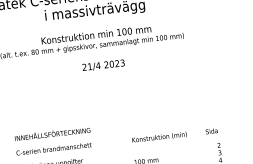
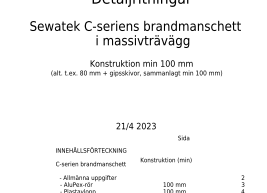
text: (102, 64) -> (135, 125), moved
text: (211, 130) -> (183, 137), moved
text: (158, 136) -> (165, 159), moved

